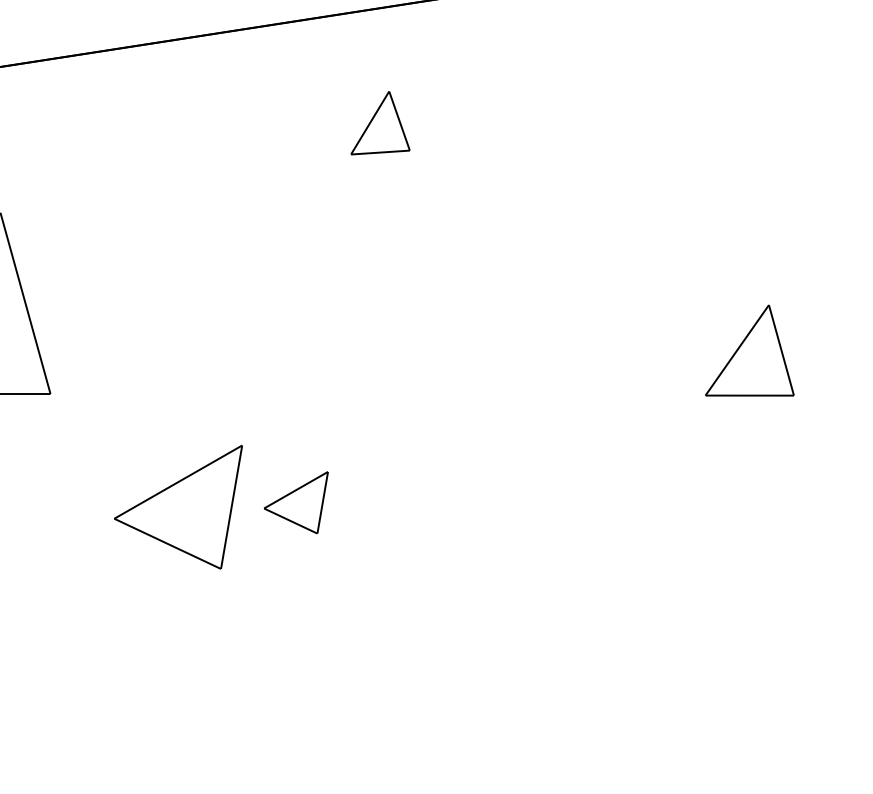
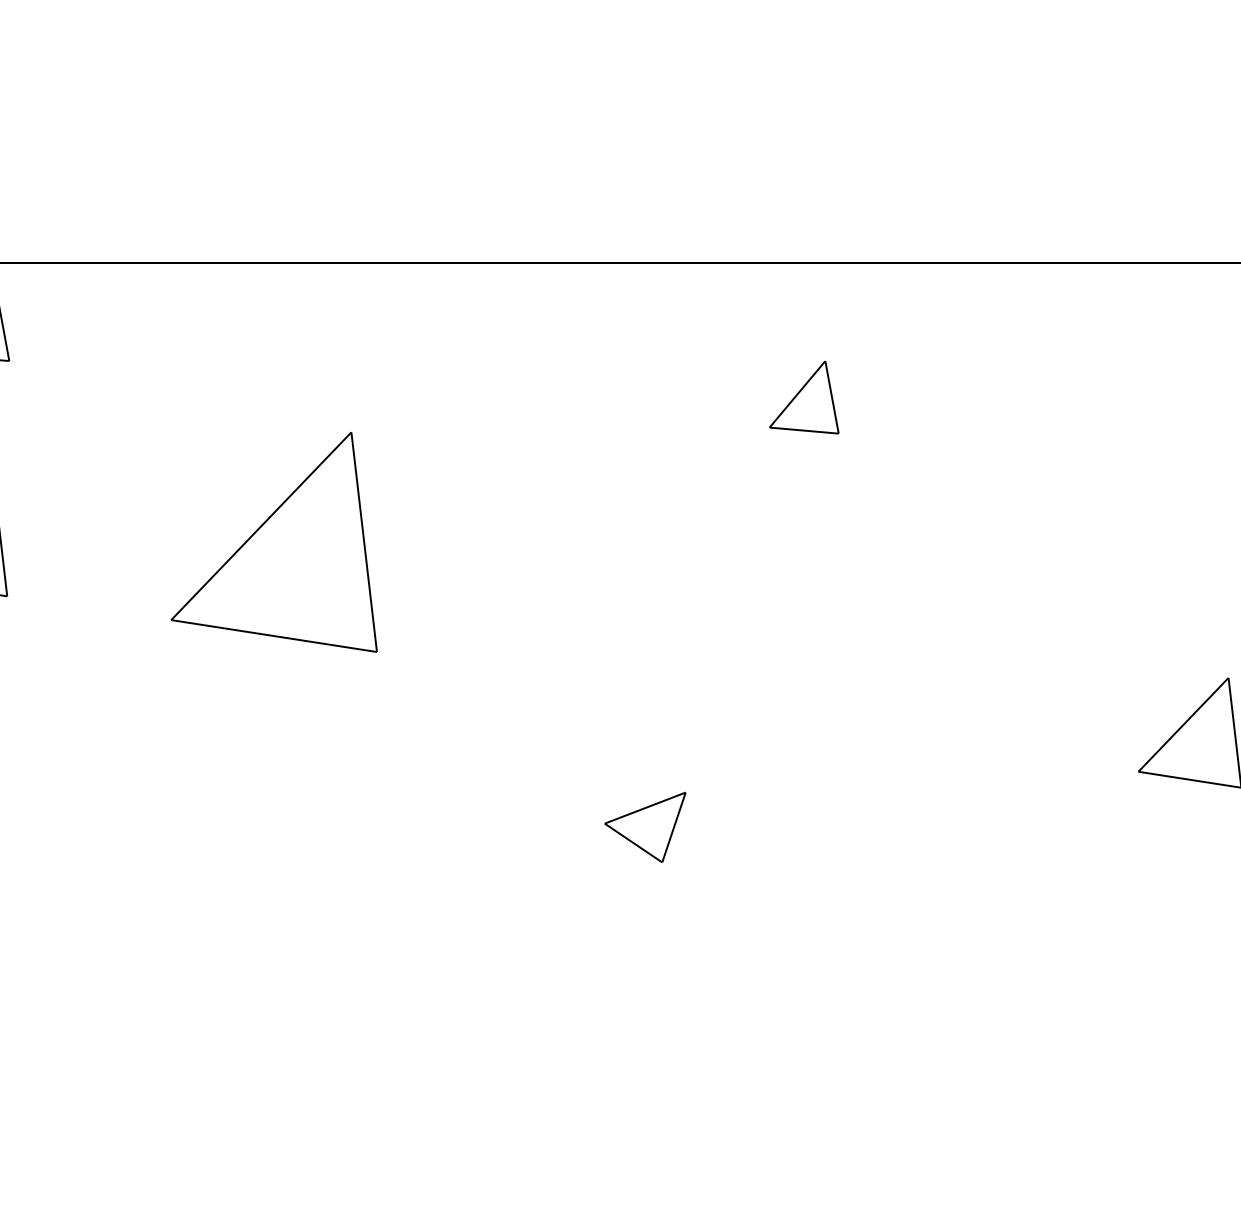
part: (183, 514) -> (509, 815), removed

